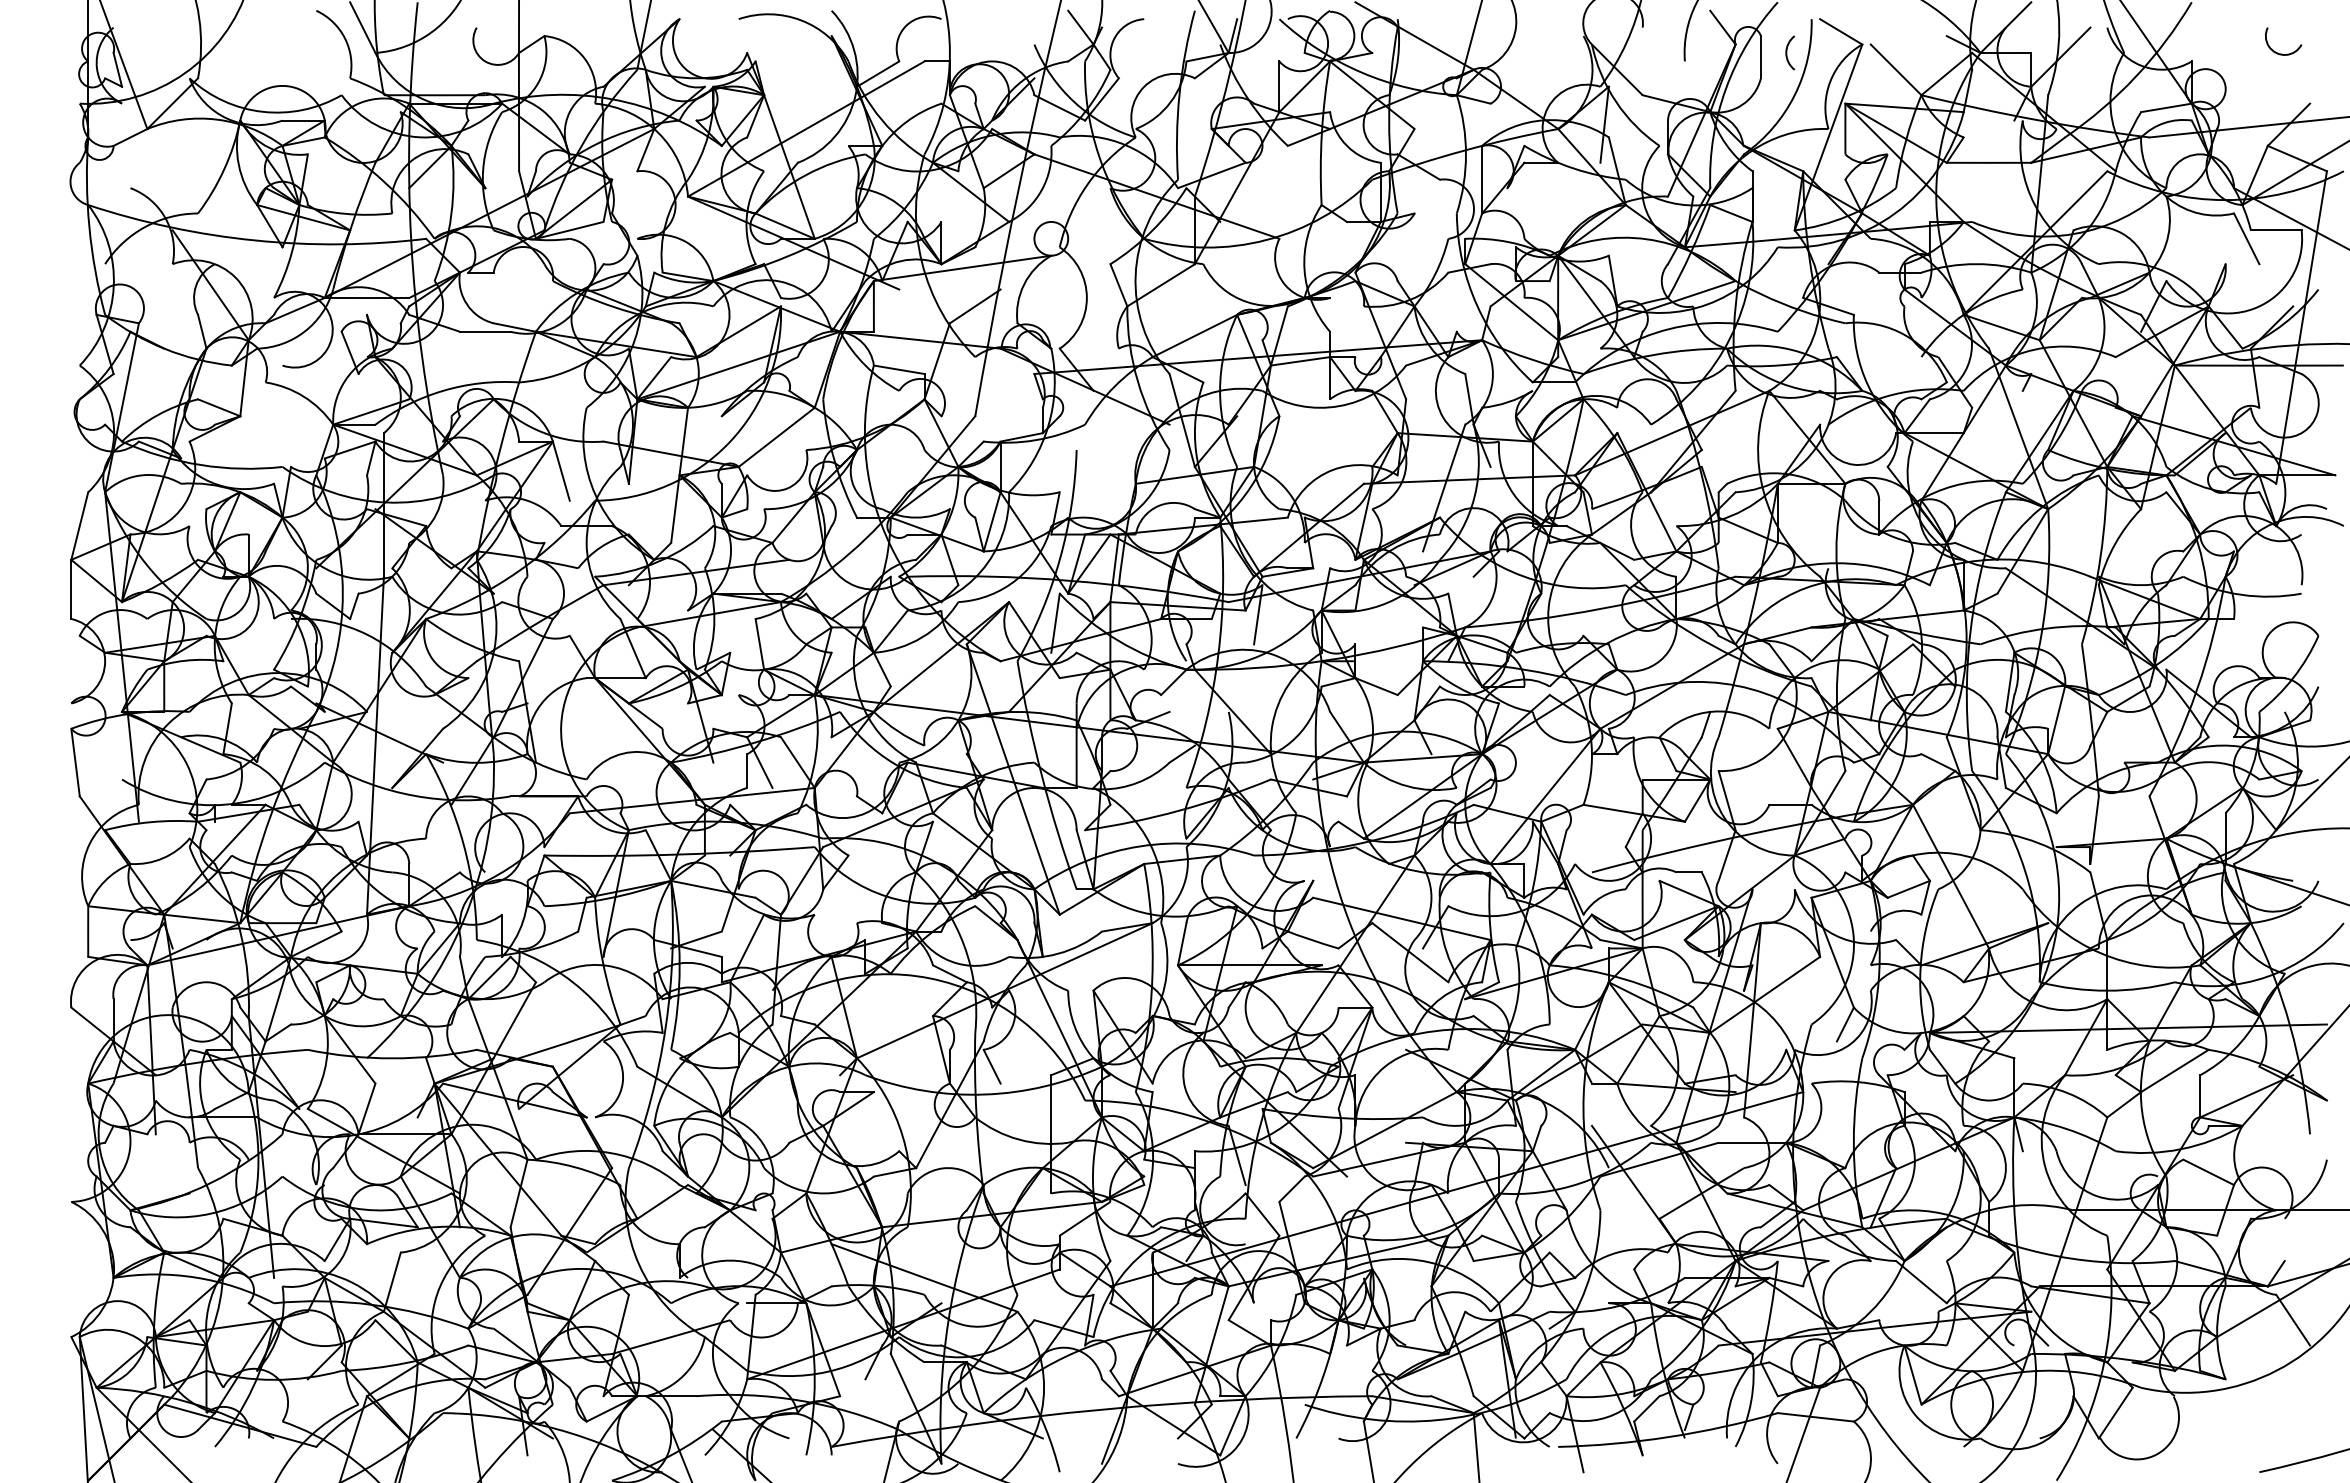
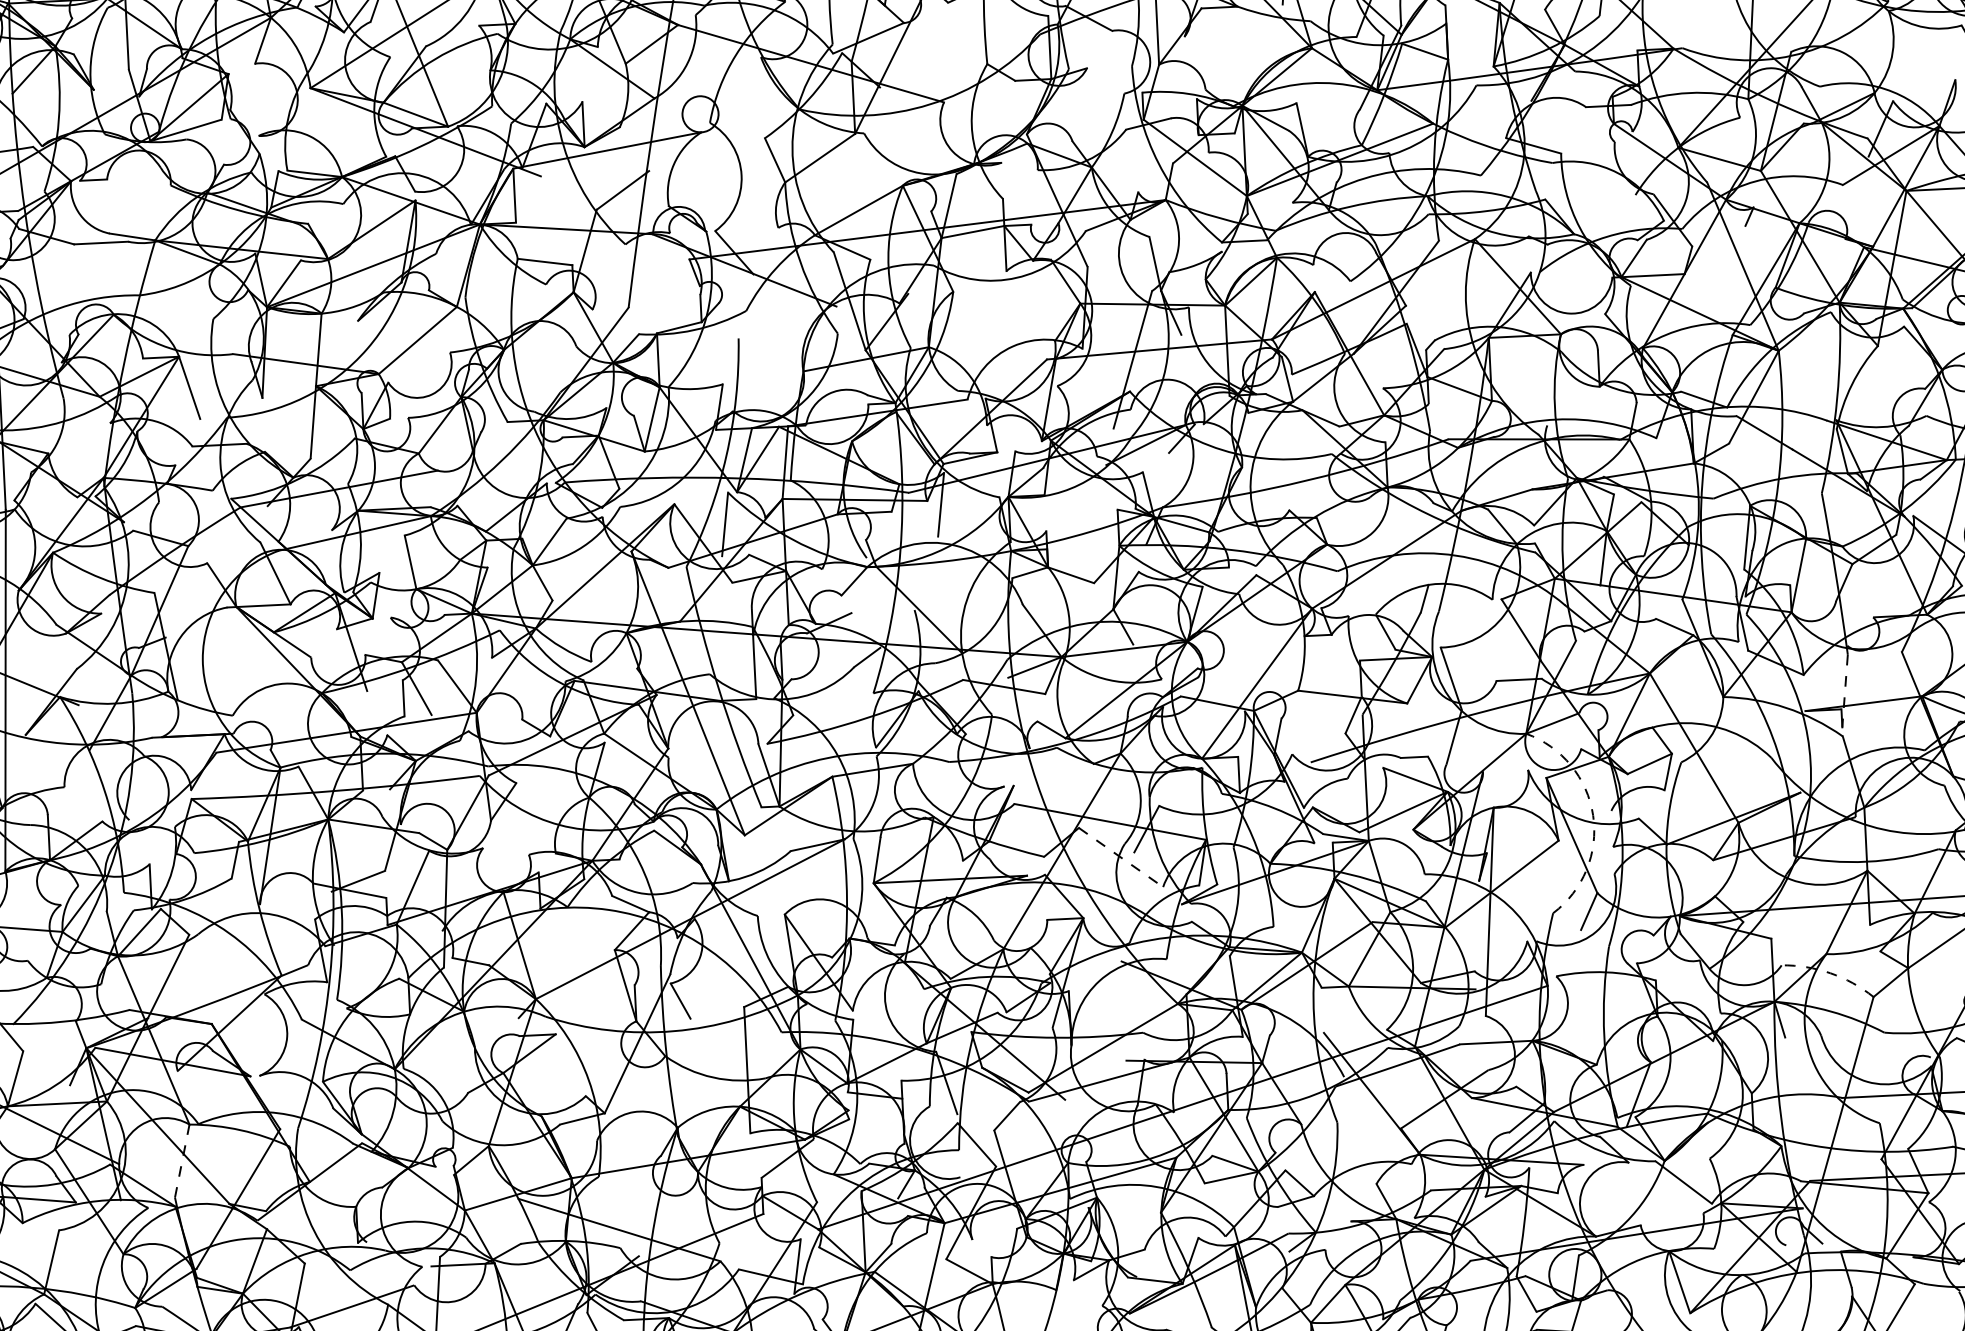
line: (2094, 830) -> (1844, 691), solid -> dashed
arc: (1853, 934) -> (1593, 814), solid -> dashed
line: (1410, 953) -> (1121, 858), solid -> dashed
arc: (2067, 1093) -> (1829, 973), solid -> dashed
line: (519, 1193) -> (182, 1161), solid -> dashed

